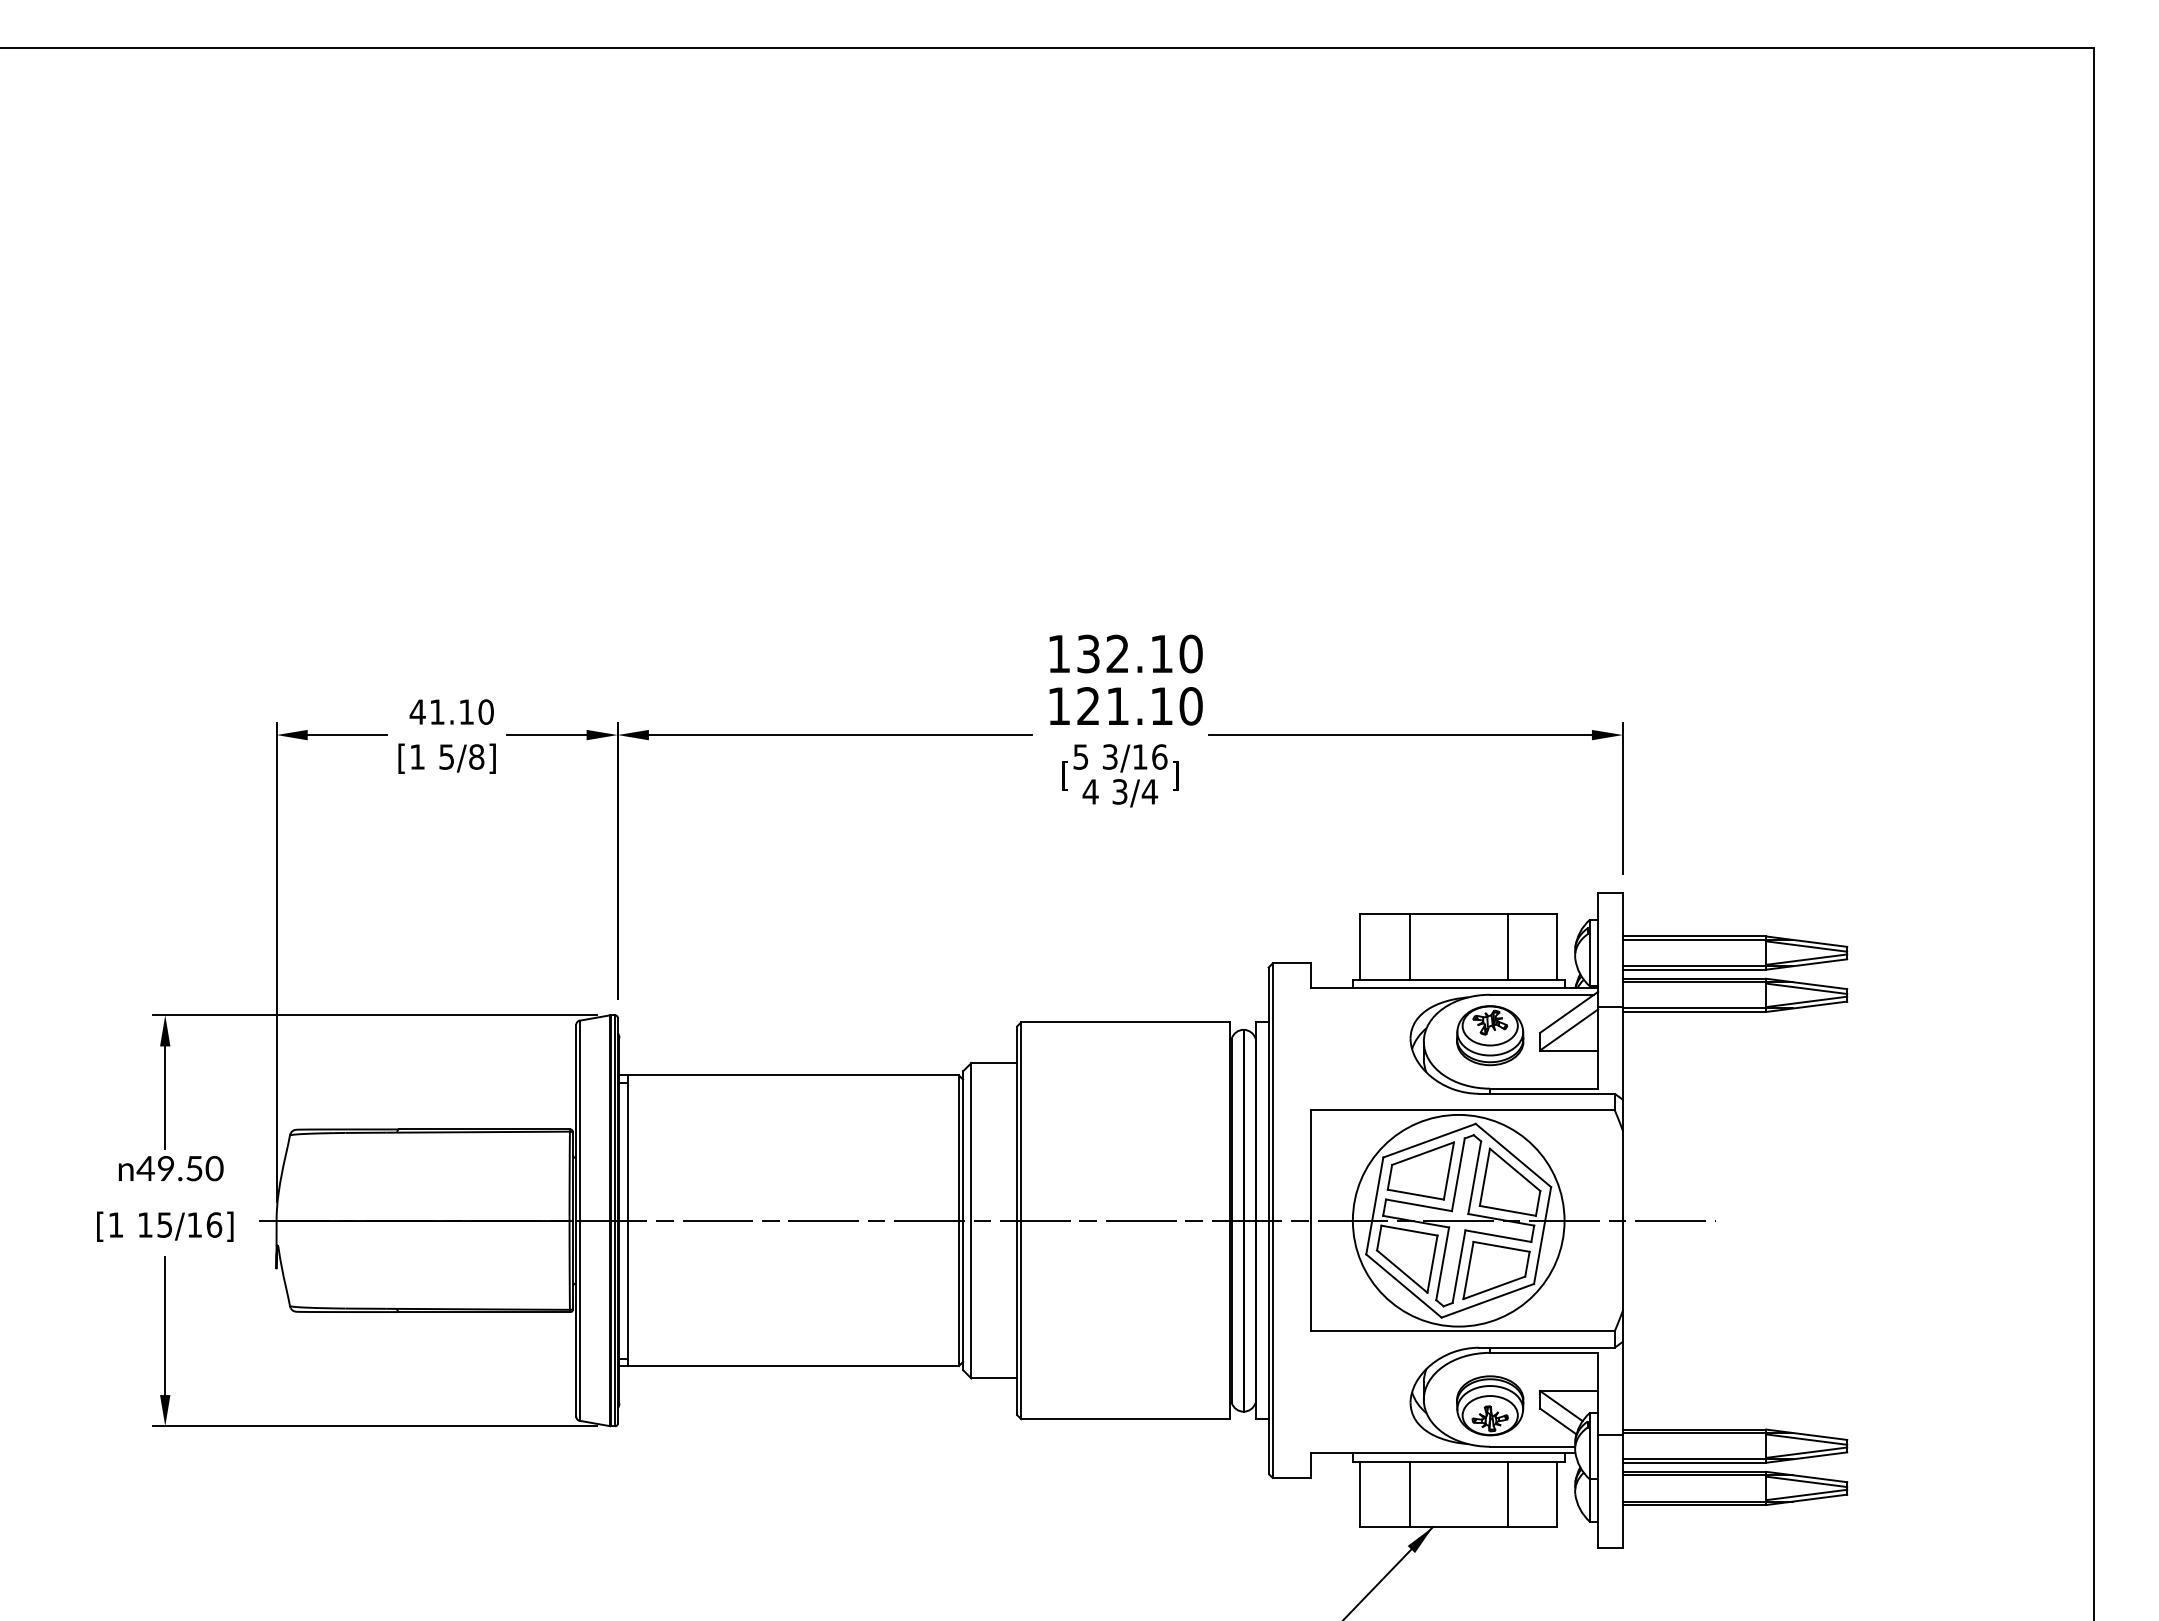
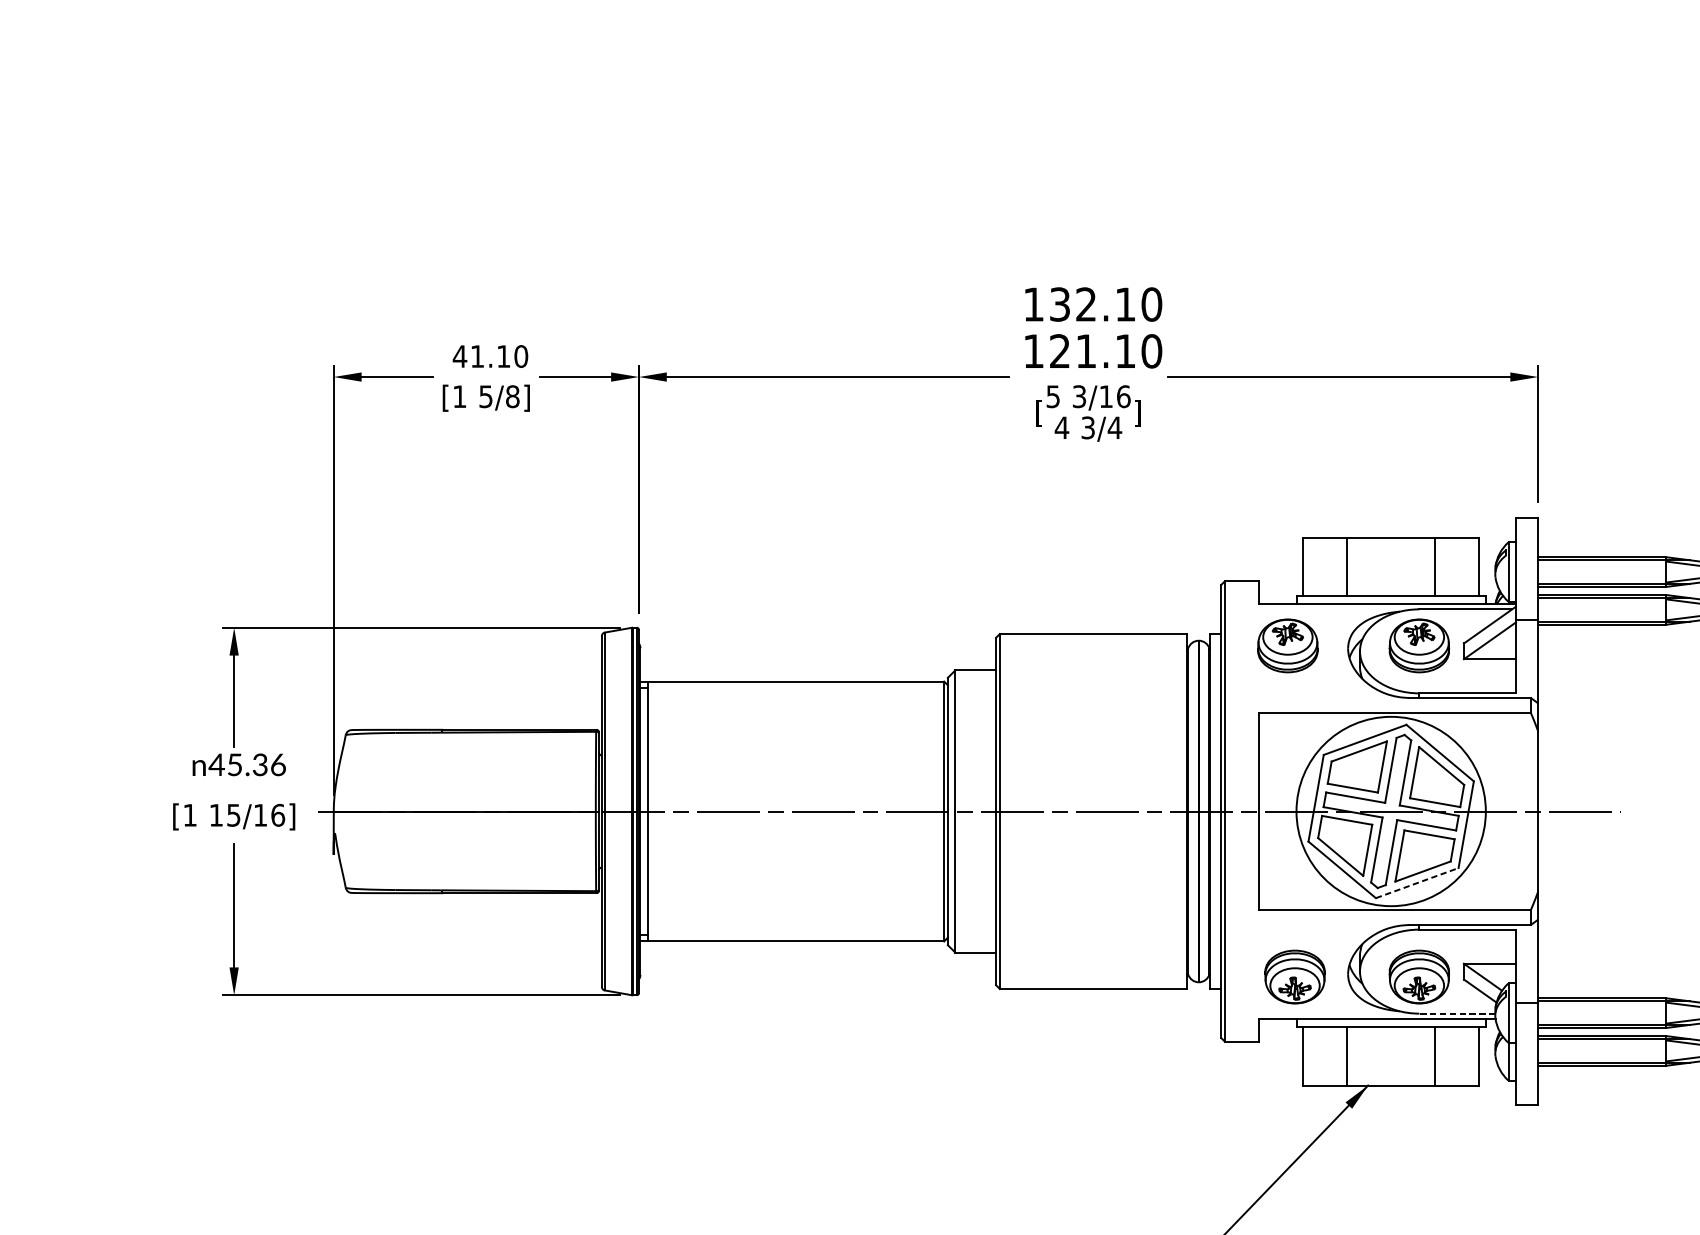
part: (1343, 1035) -> (1288, 645), added
text: (190, 1168) -> (256, 764), 49.50 -> 45.36
line: (1488, 1300) -> (1417, 882), solid -> dashed
part: (1351, 1405) -> (1295, 976), added
line: (1532, 1446) -> (1457, 1013), solid -> dashed

